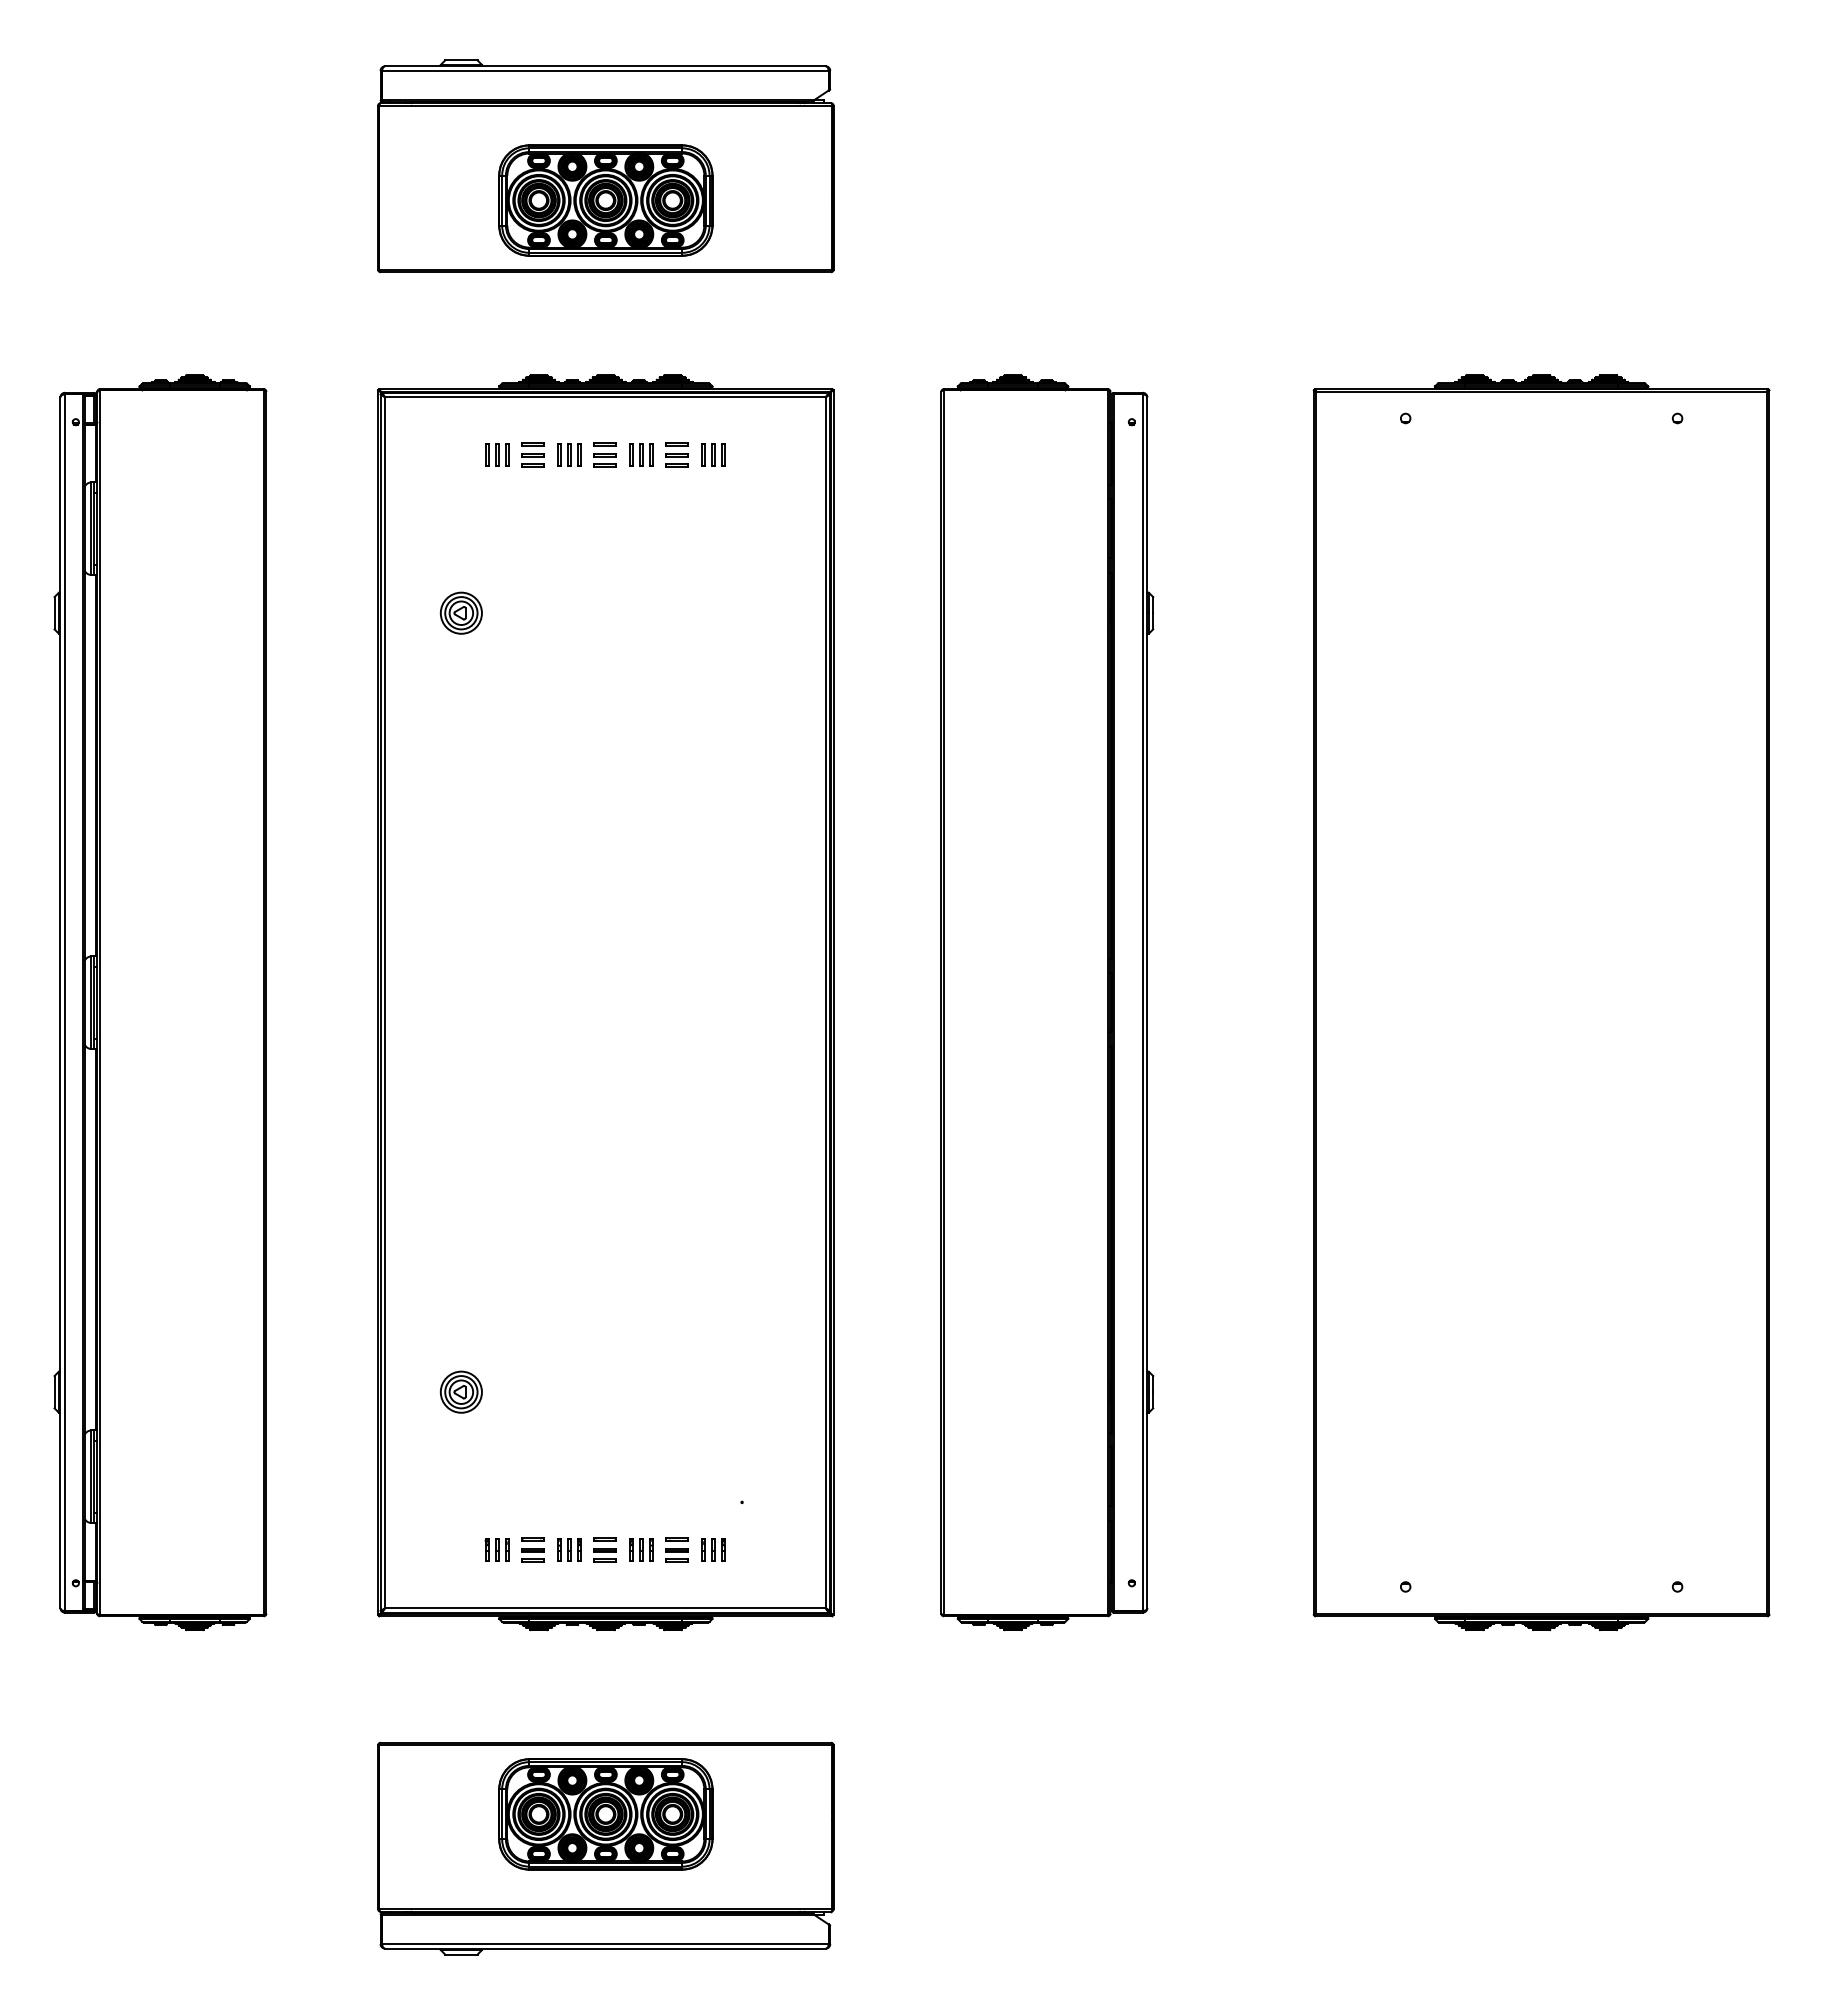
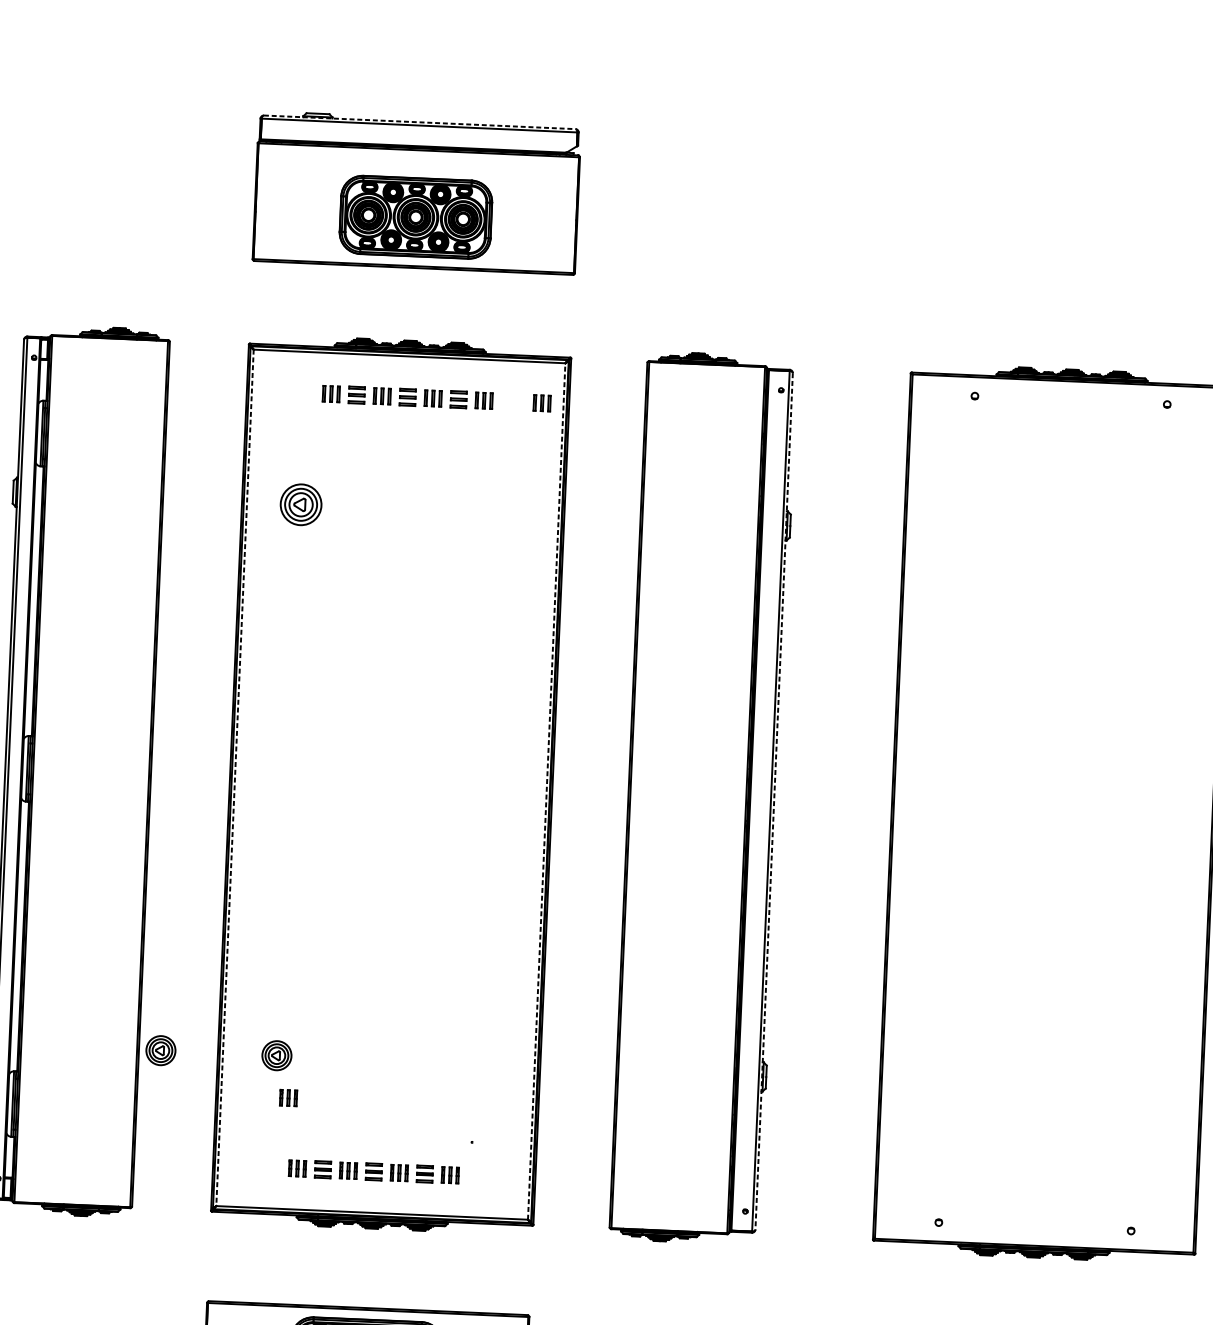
line: (605, 66) -> (419, 122), solid -> dashed
part: (795, 454) -> (542, 402), added
part: (460, 612) -> (300, 504), size x1.4
line: (825, 1002) -> (546, 791), solid -> dashed
line: (385, 1003) -> (235, 778), solid -> dashed
line: (1147, 1003) -> (774, 801), solid -> dashed
part: (296, 1391) -> (160, 1050), added
part: (479, 1450) -> (287, 1097), added

